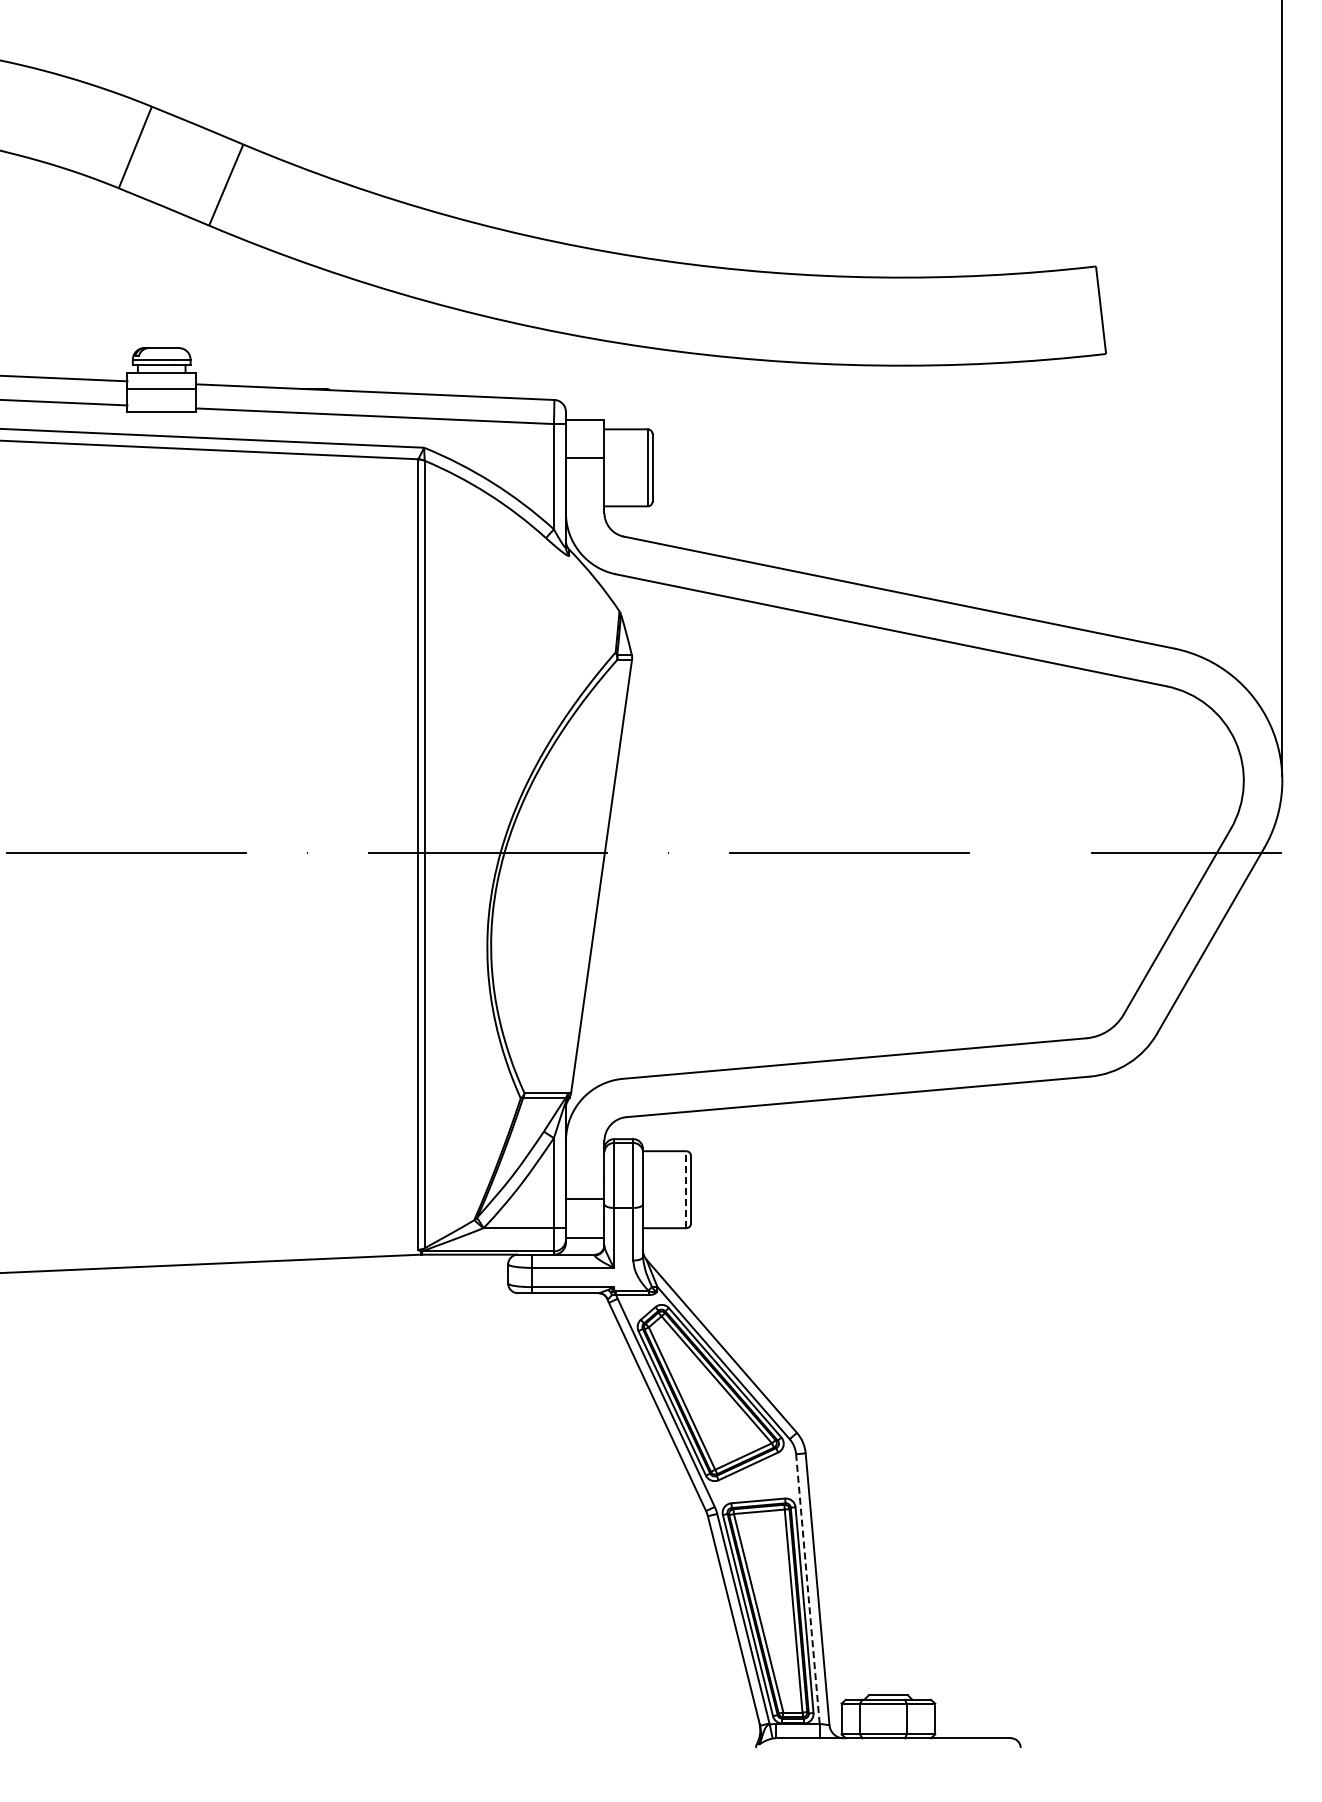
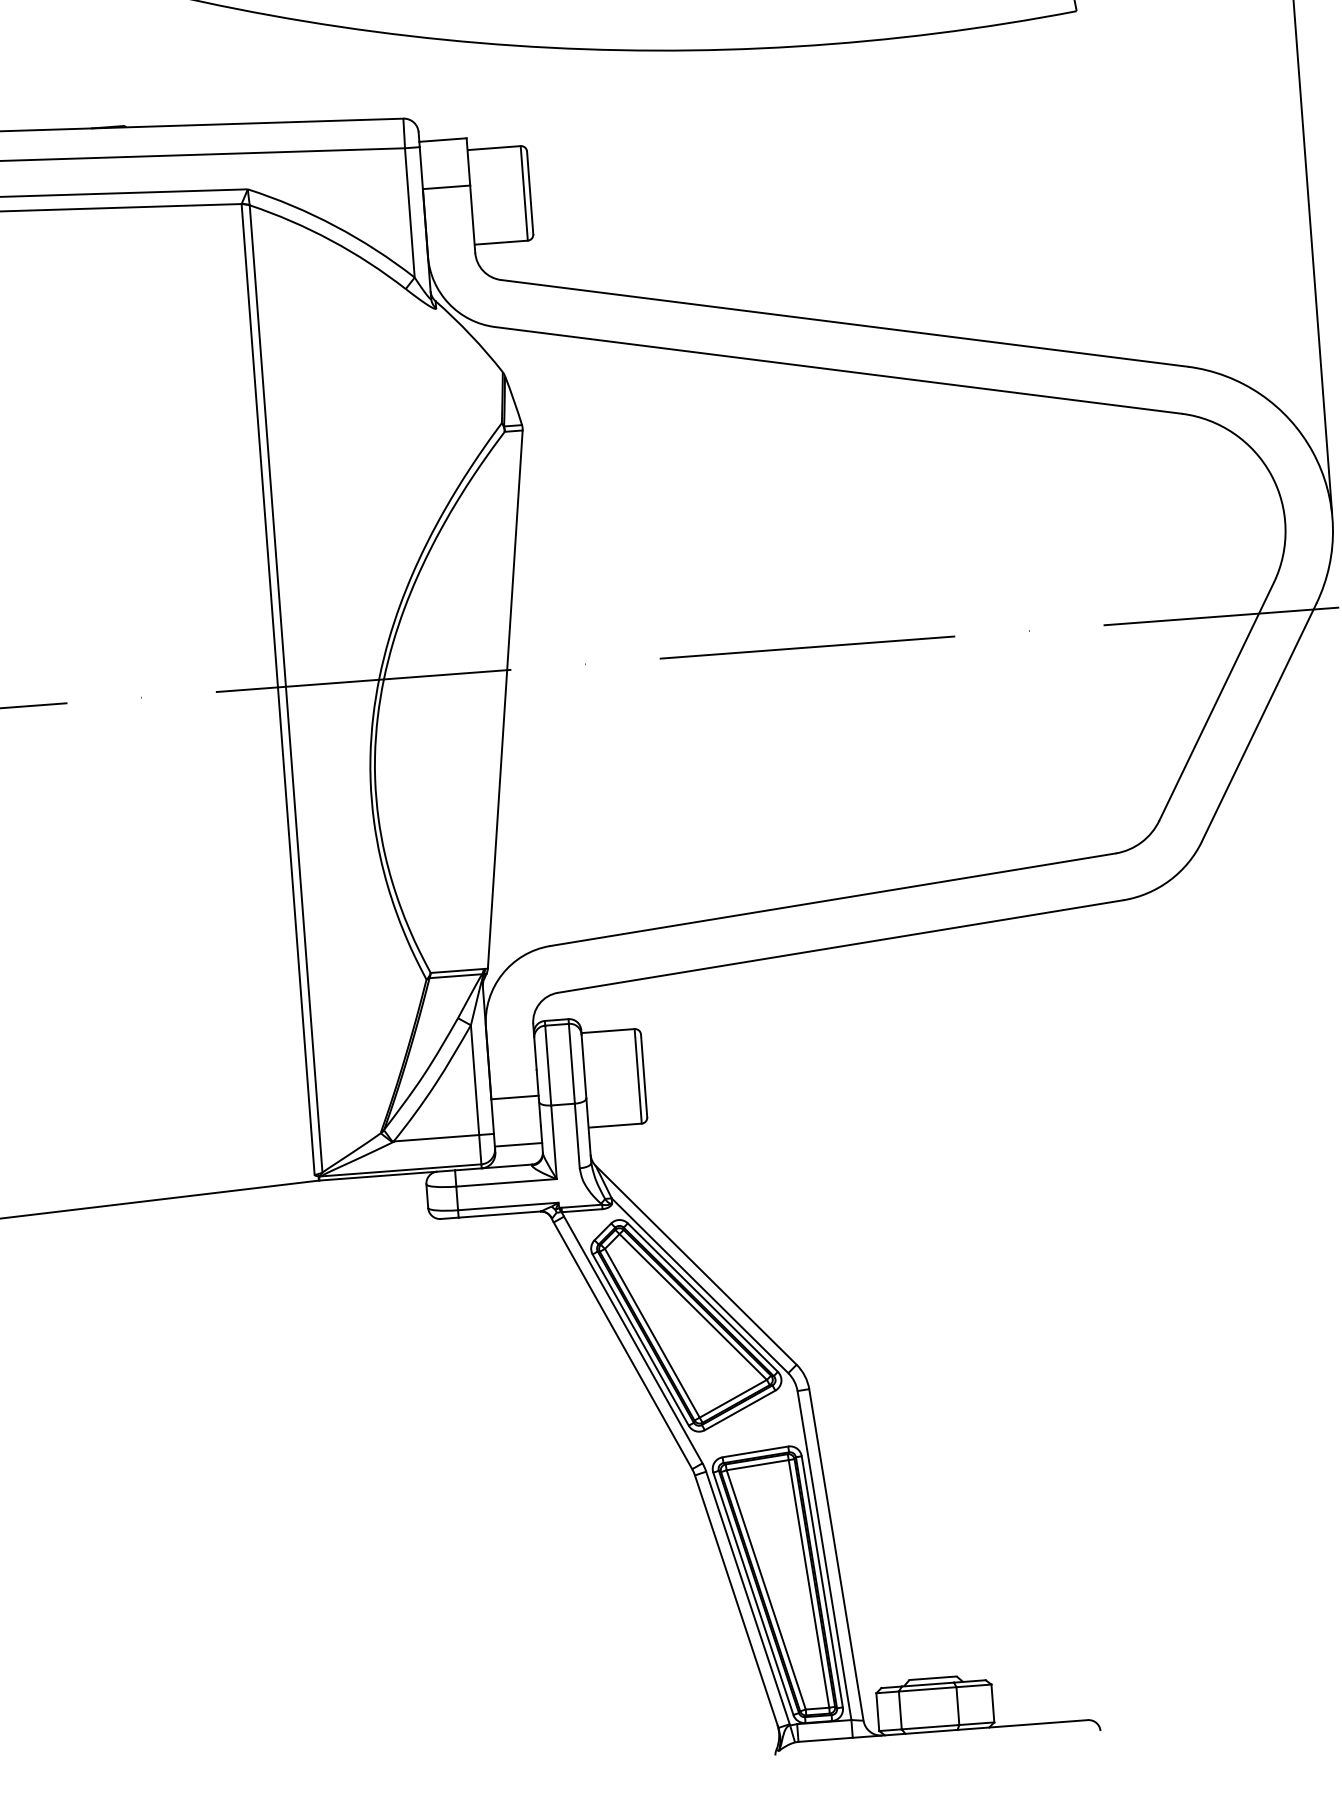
line: (686, 1189) -> (638, 1076), dashed -> solid
line: (807, 1588) -> (823, 1554), dashed -> solid

